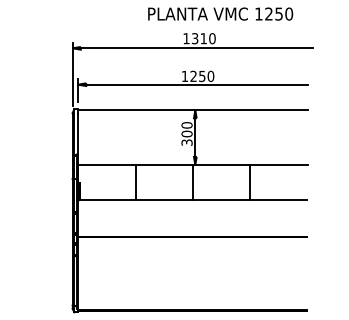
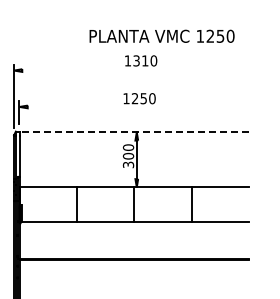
line: (192, 48) -> (133, 70), removed
line: (192, 84) -> (133, 106), removed
line: (192, 110) -> (133, 132), solid -> dashed

